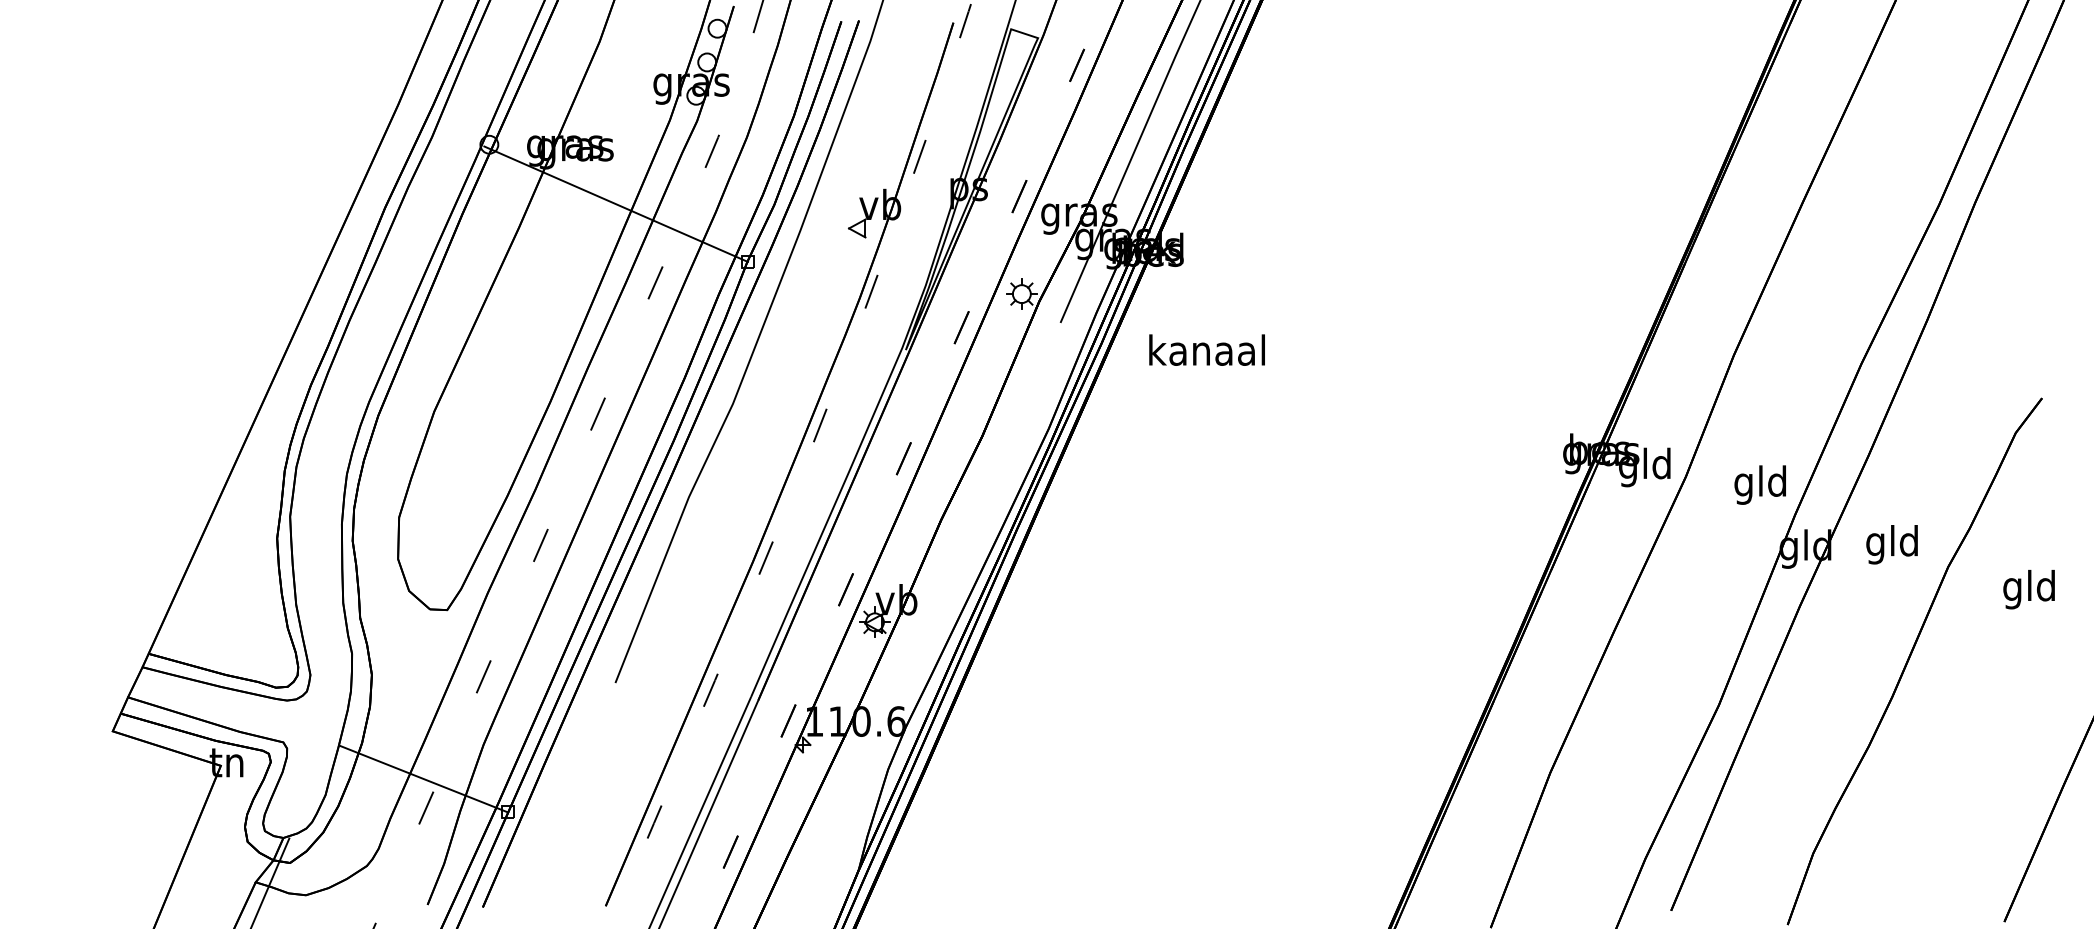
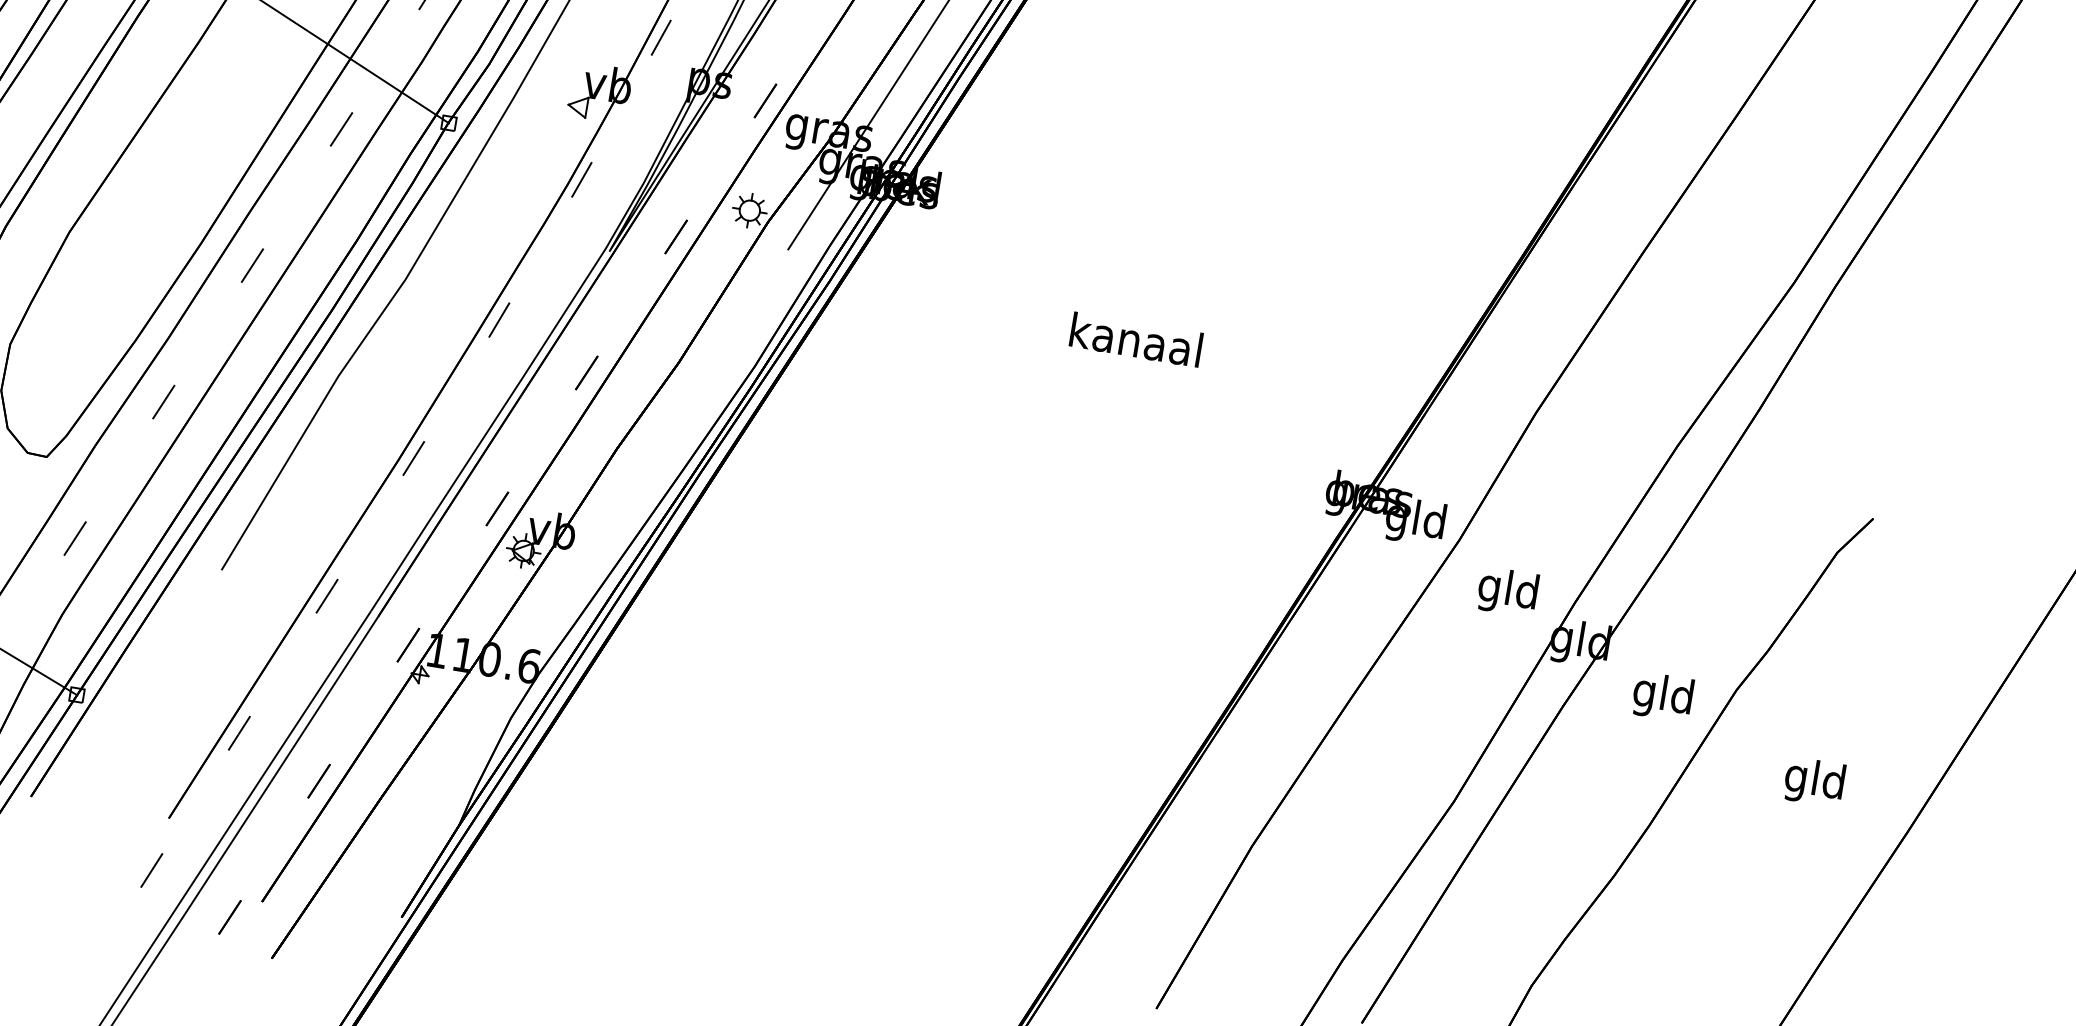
text: (1206, 349) -> (1135, 339), moved
text: (1759, 484) -> (1506, 591), moved
text: (1891, 544) -> (1662, 696), moved
text: (2028, 589) -> (1813, 781), moved

